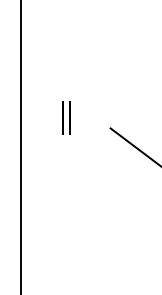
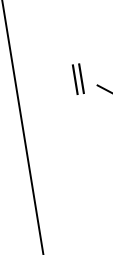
text: (66, 117) -> (78, 78), moved

